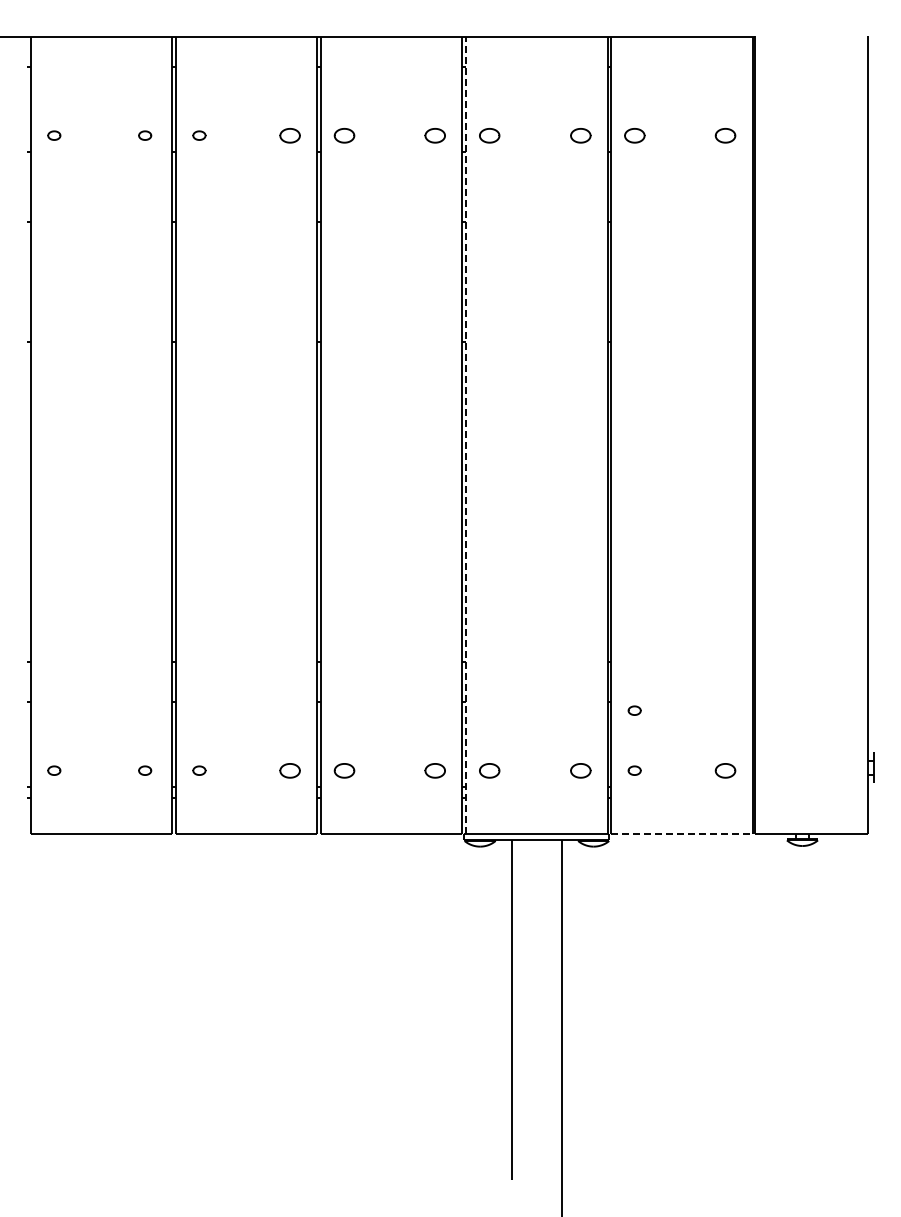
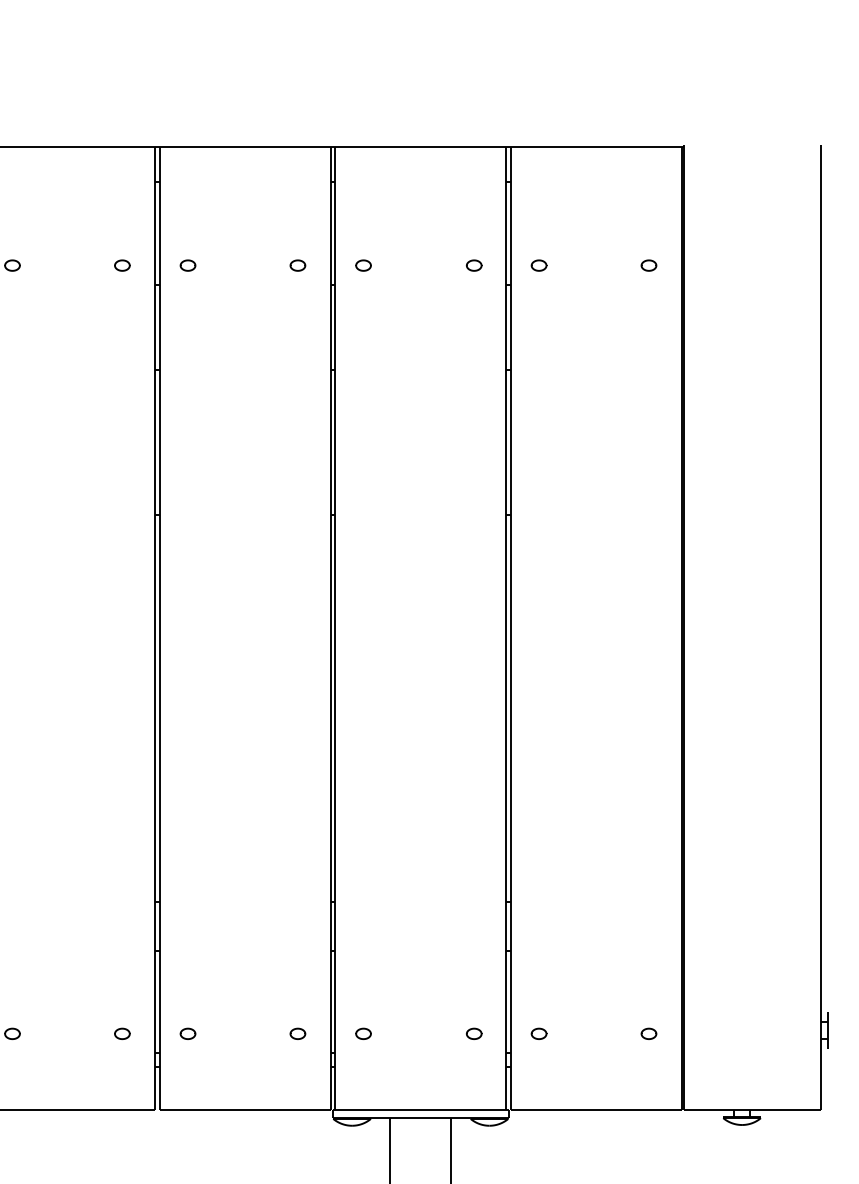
part: (290, 135) -> (122, 265), size x0.62
part: (344, 135) -> (188, 265), size x0.62
part: (435, 135) -> (298, 265), size x0.62
part: (489, 135) -> (363, 265), size x0.62
part: (581, 135) -> (474, 265), size x0.62
part: (634, 135) -> (538, 265), size x0.62
part: (725, 135) -> (648, 265), size x0.62
line: (466, 435) -> (335, 628), dashed -> solid
part: (634, 710) -> (538, 961), removed
part: (290, 770) -> (122, 1033), size x0.62
part: (344, 770) -> (188, 1033), size x0.62
part: (435, 770) -> (298, 1033), size x0.62
part: (489, 770) -> (363, 1033), size x0.62
part: (581, 770) -> (474, 1033), size x0.62
part: (725, 770) -> (648, 1033), size x0.62
line: (682, 833) -> (596, 1109), dashed -> solid

